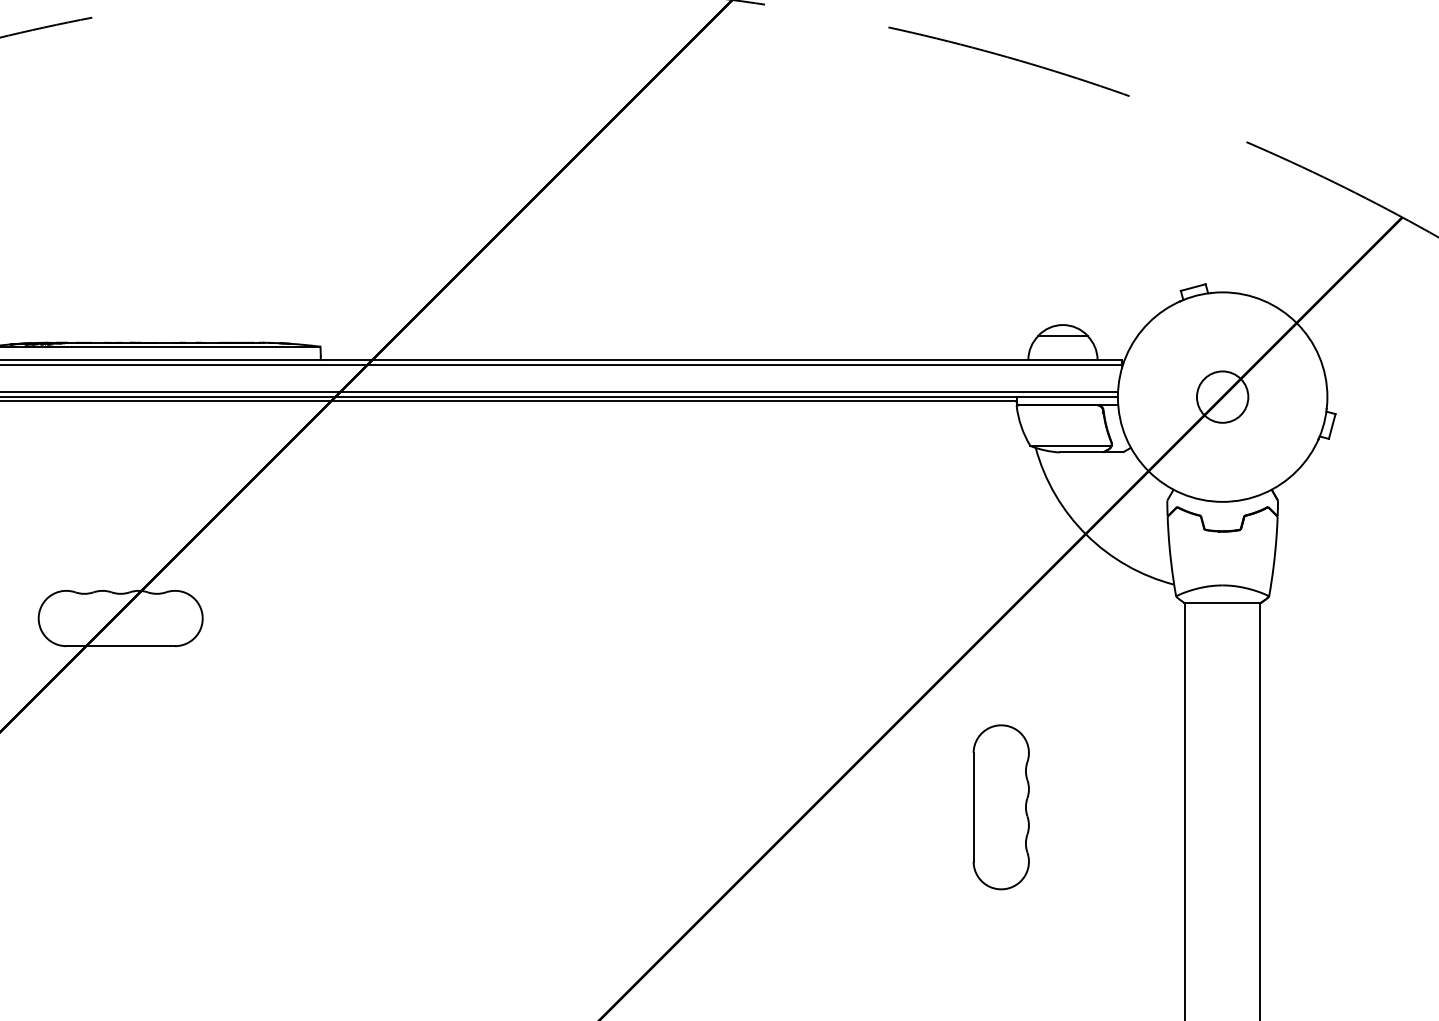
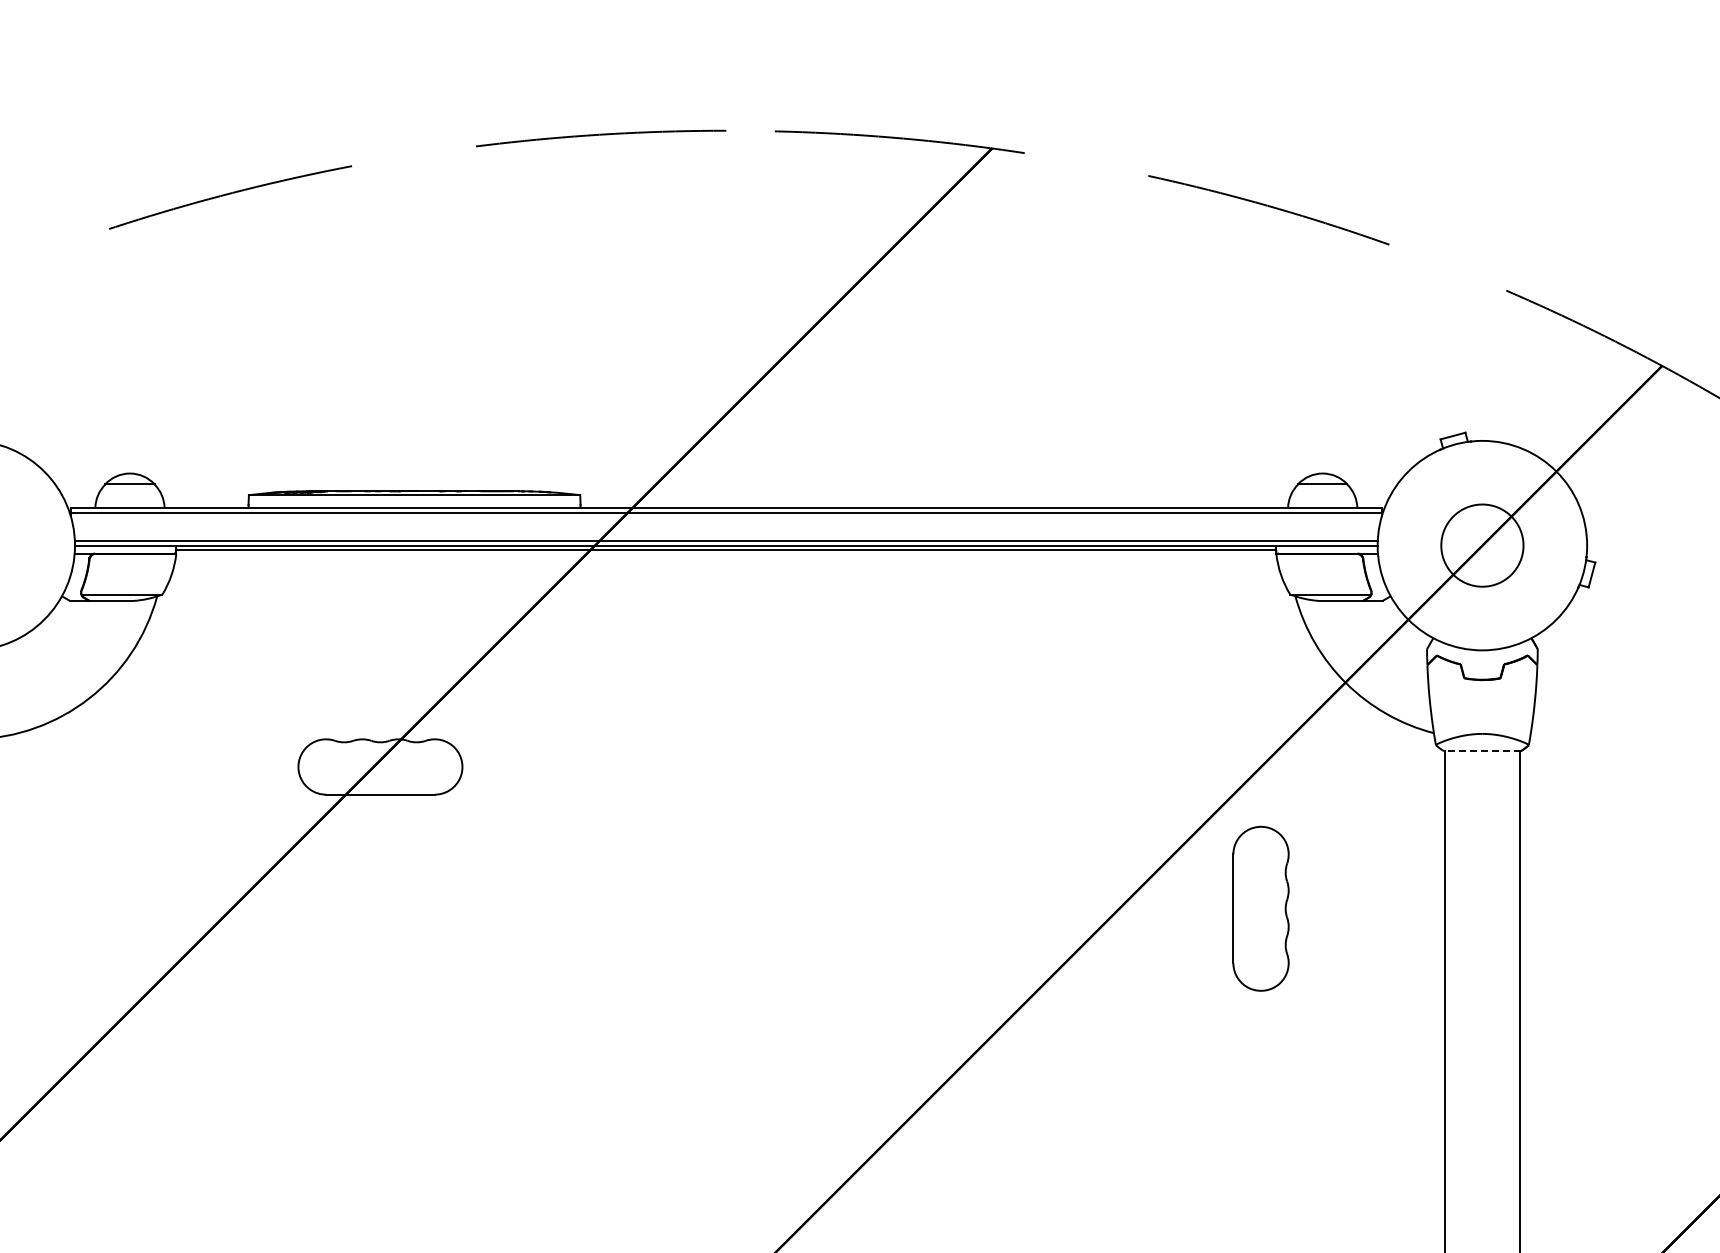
circle: (1222, 397) -> (1482, 545), size x1.6
line: (1222, 603) -> (1482, 751), solid -> dashed
part: (1000, 807) -> (1260, 908), moved

